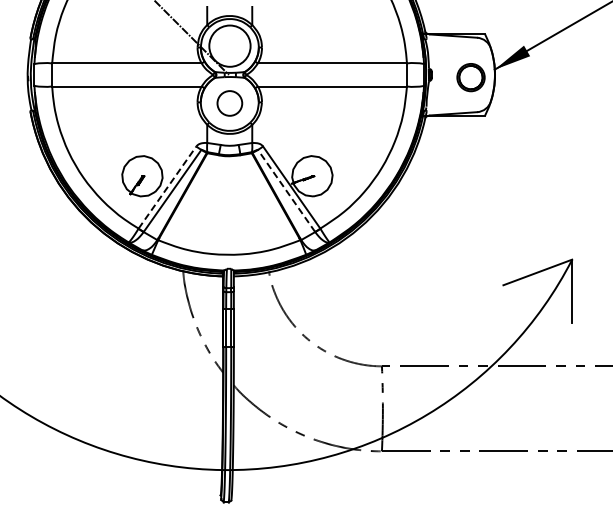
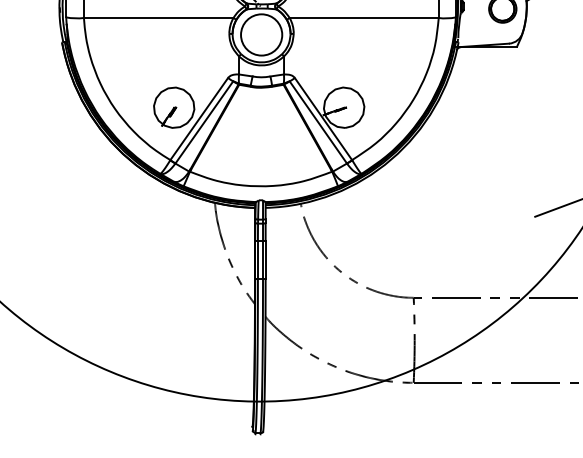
circle: (229, 103) -> (261, 35), size x1.67
line: (167, 187) -> (199, 119), dashed -> solid
line: (286, 190) -> (318, 122), dashed -> solid

